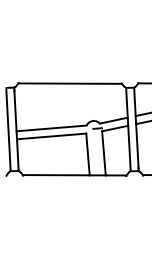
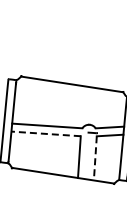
line: (51, 136) -> (45, 133), solid -> dashed
line: (103, 153) -> (94, 158), solid -> dashed

